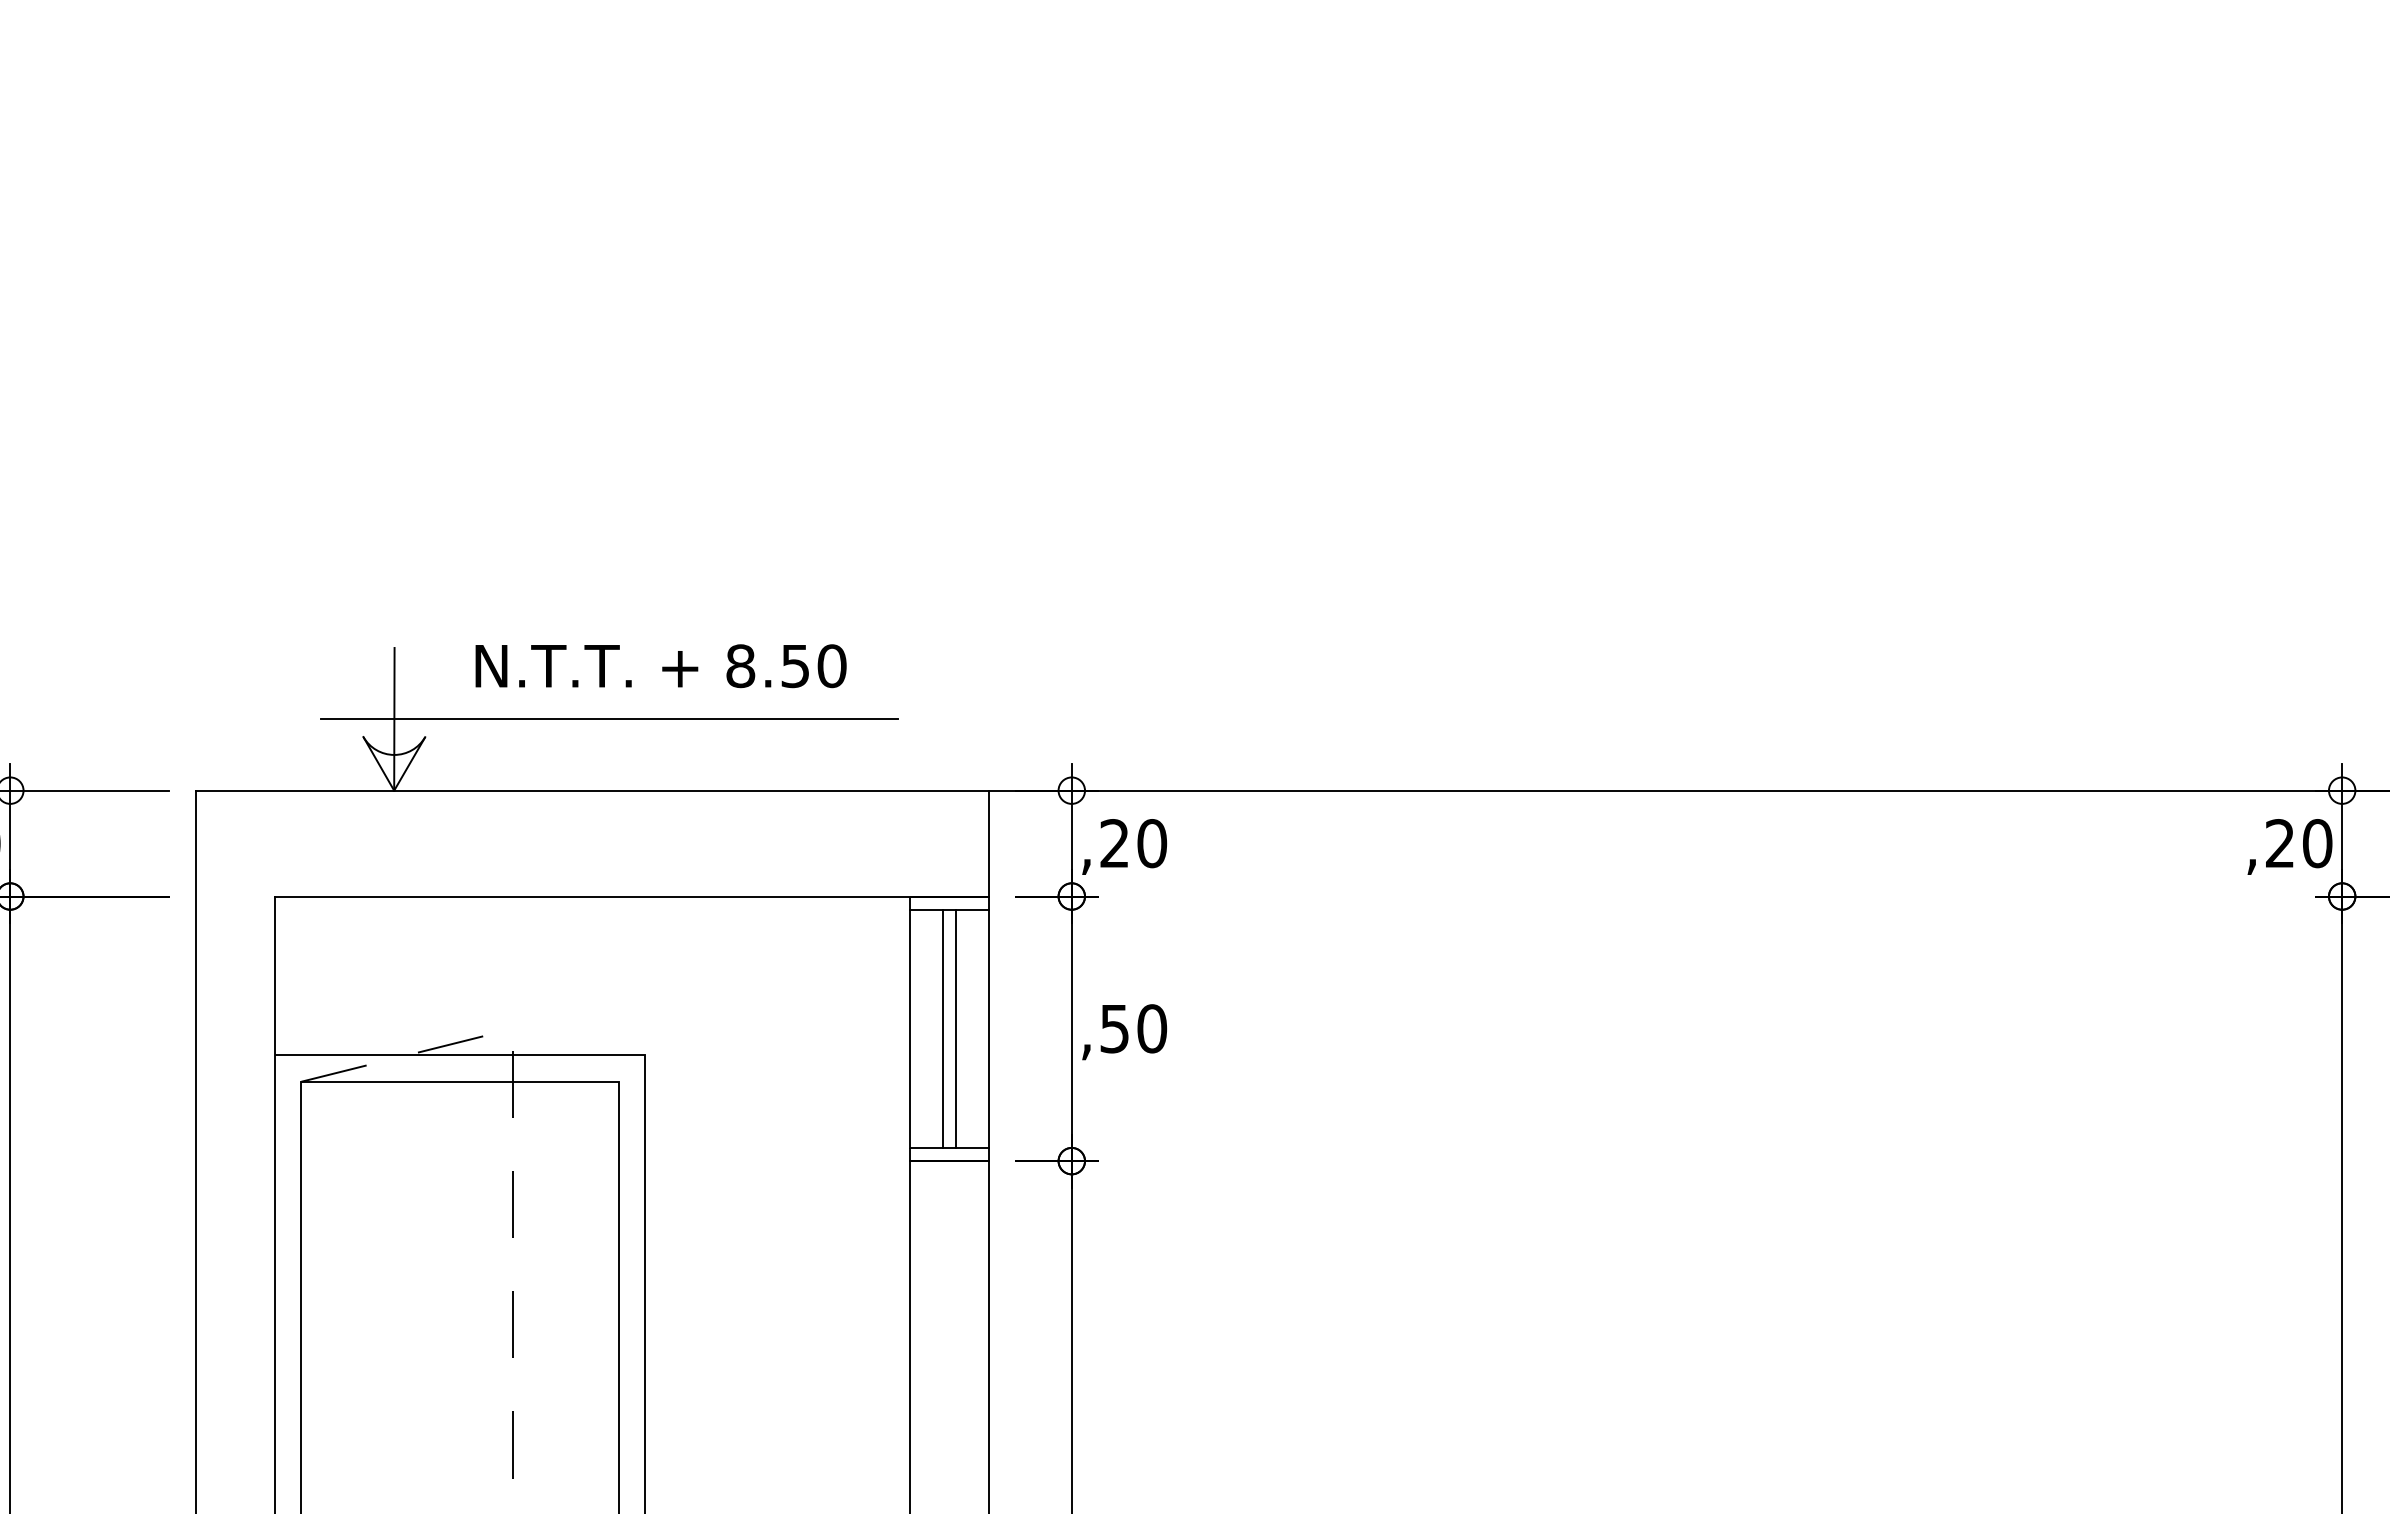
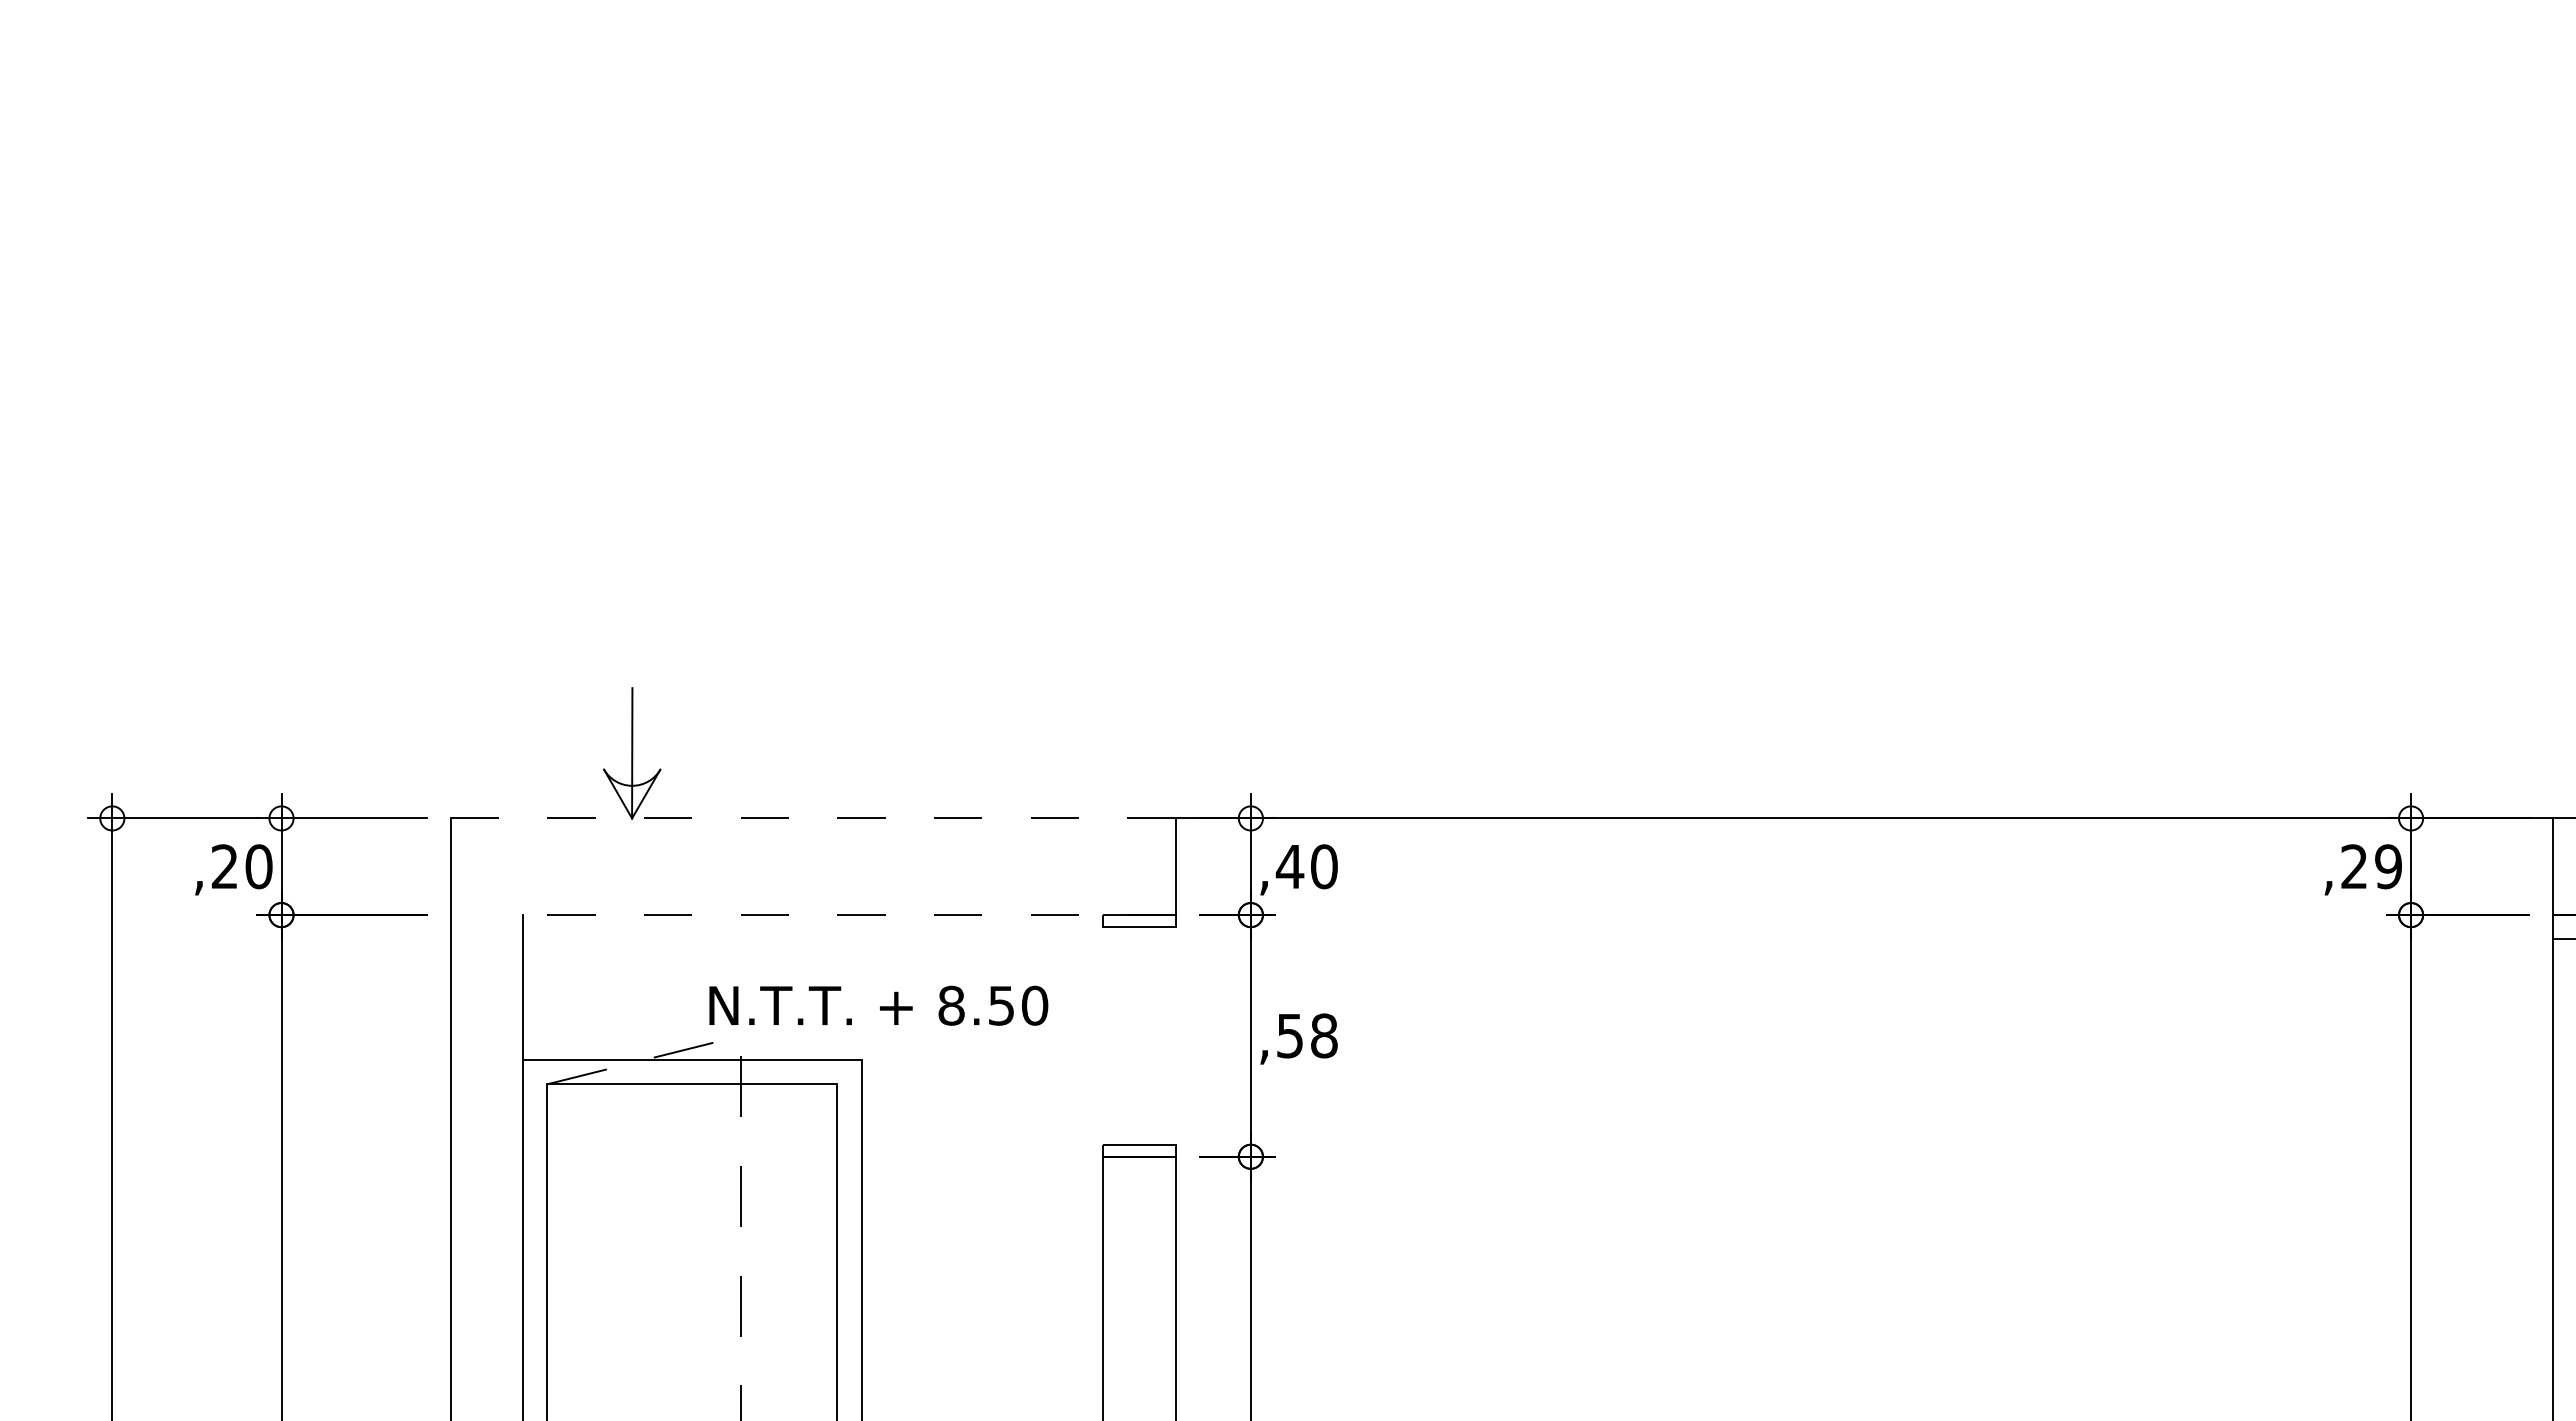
text: (660, 665) -> (878, 1005), moved
line: (608, 719) -> (827, 753), removed
line: (591, 790) -> (812, 818), solid -> dashed
text: (1114, 843) -> (1289, 866), ,20 -> ,40
text: (2317, 843) -> (2388, 866), ,20 -> ,29
line: (631, 896) -> (848, 915), solid -> dashed
line: (910, 1028) -> (1103, 1035), removed
line: (943, 1028) -> (1133, 1035), removed
line: (956, 1028) -> (1145, 1035), removed
line: (989, 1028) -> (1175, 1035), removed
text: (1152, 1028) -> (1324, 1035), ,50 -> ,58

